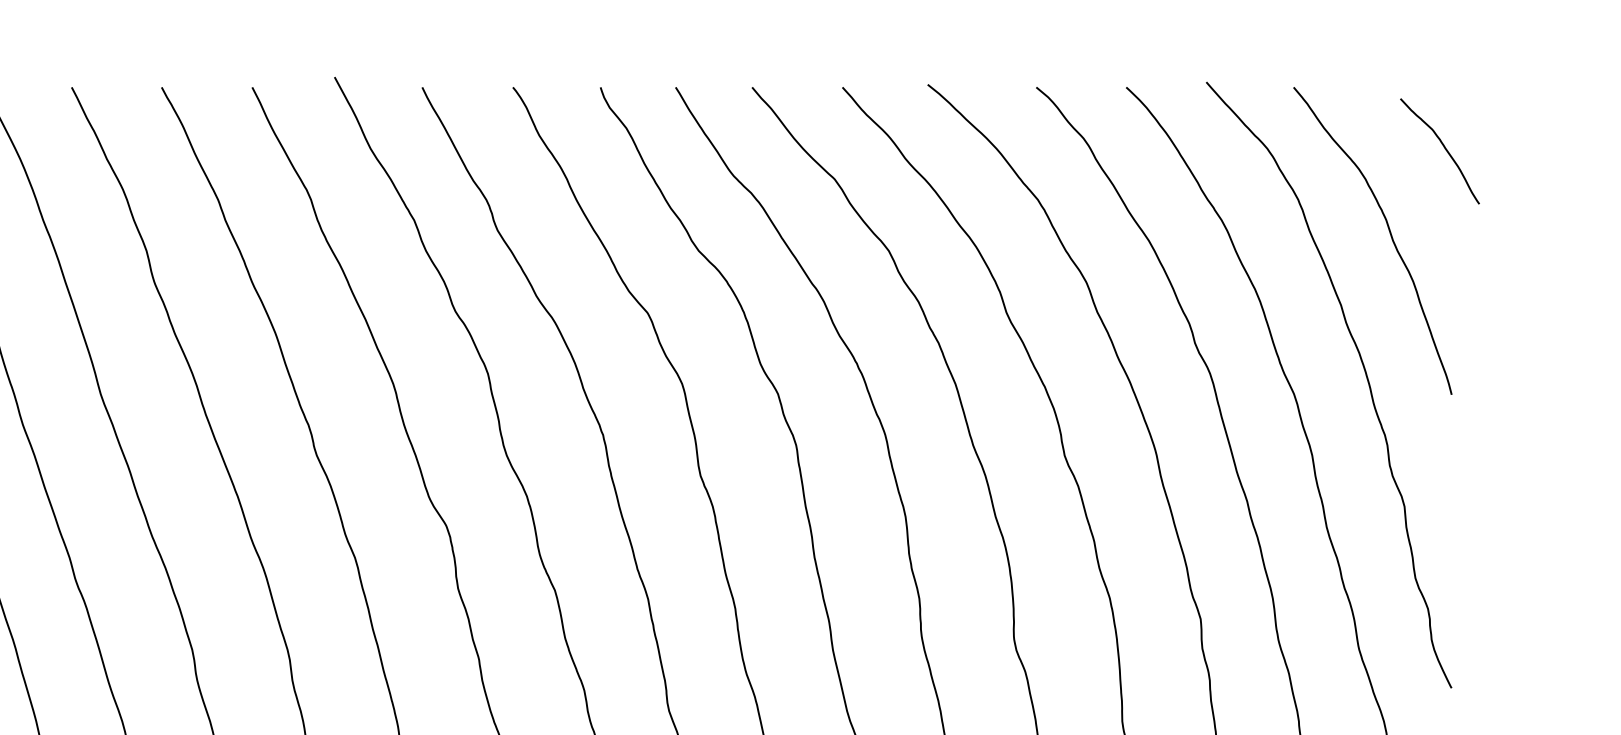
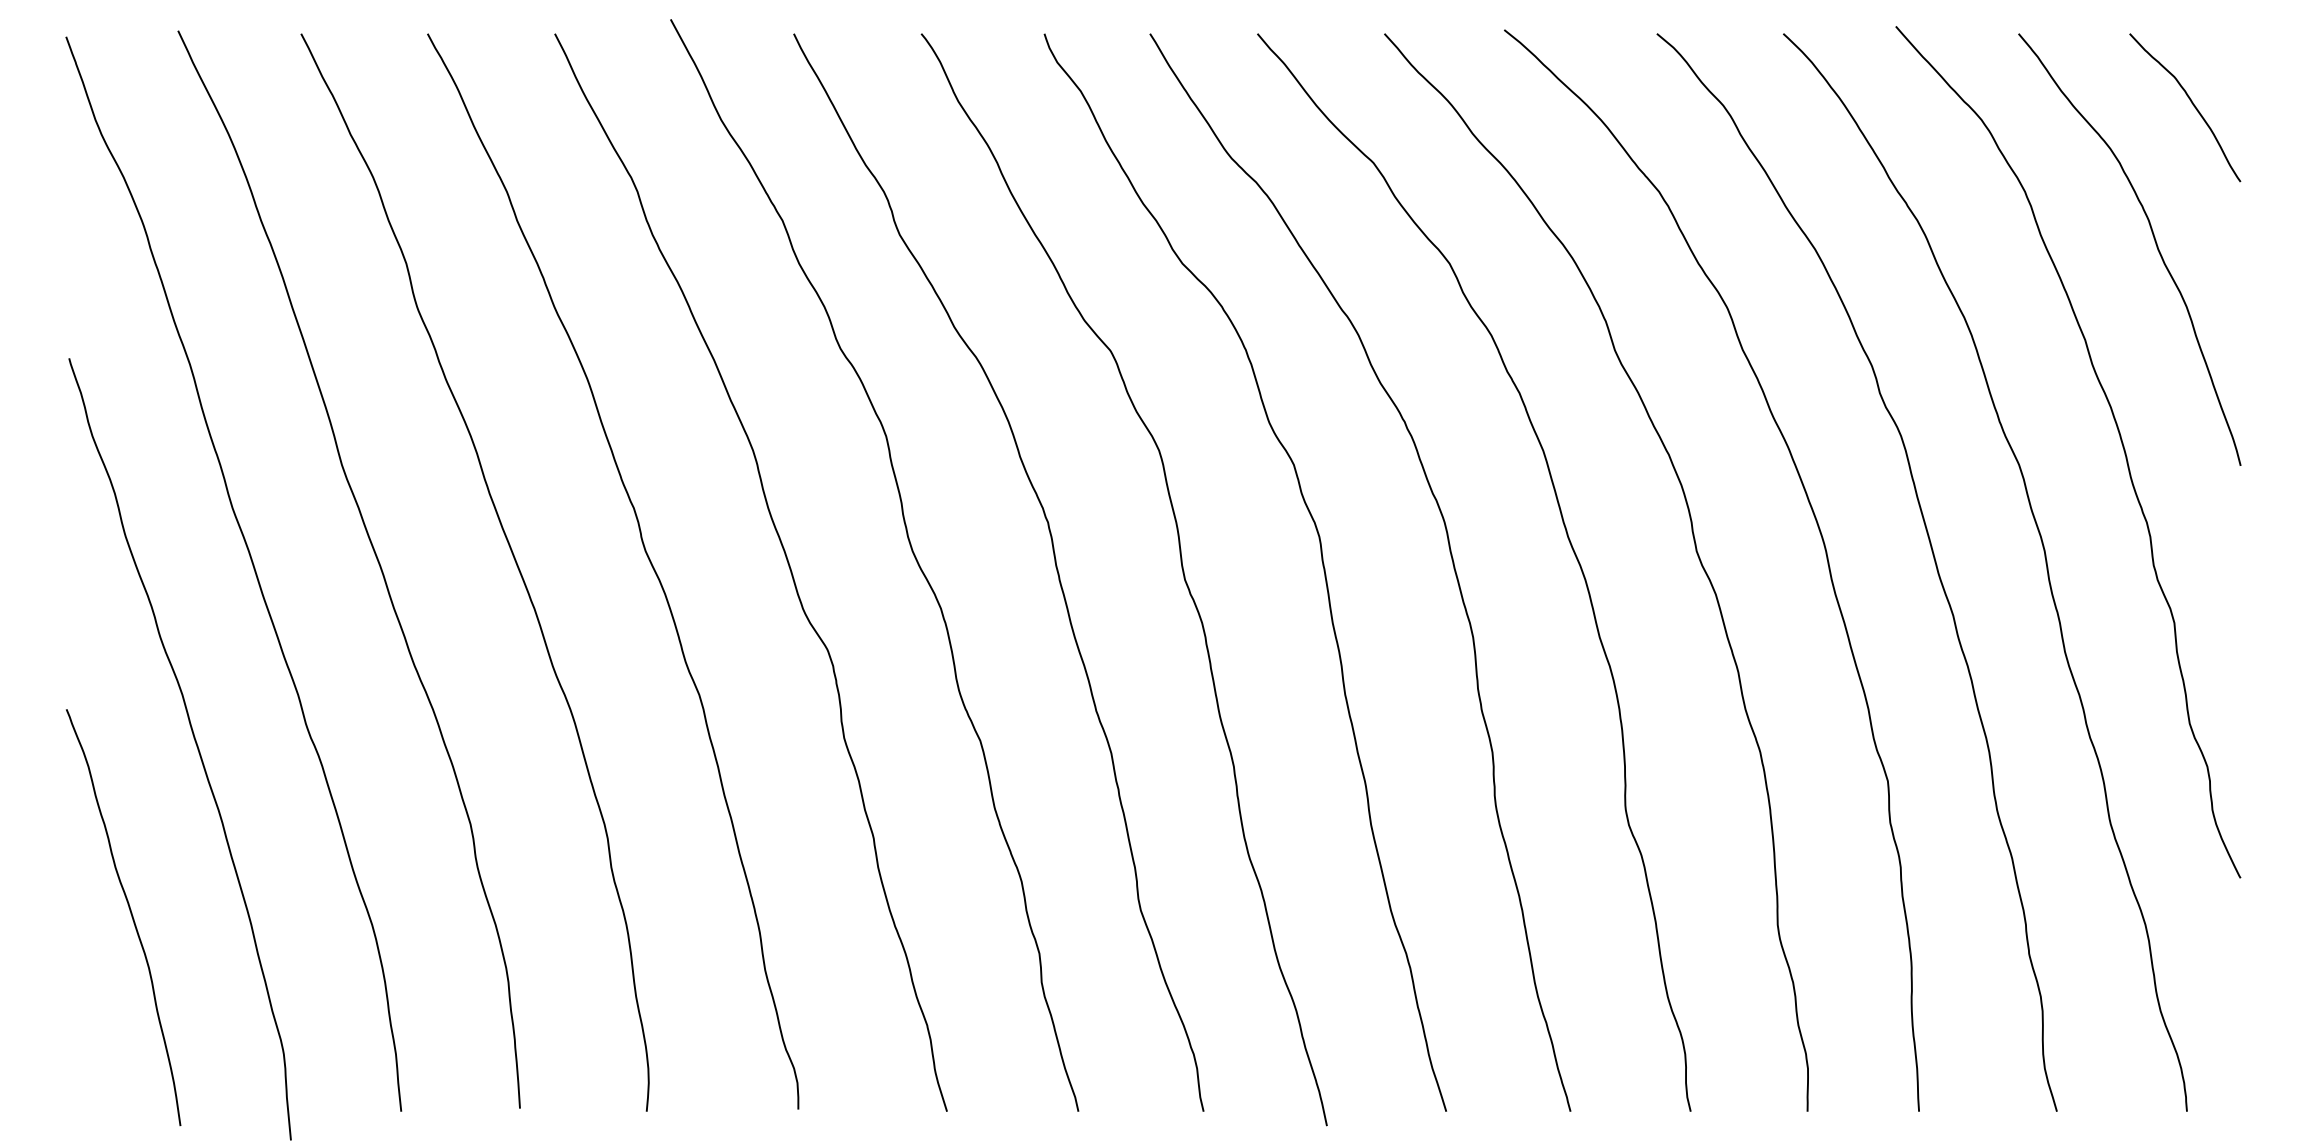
curve: (1444, 148) -> (2191, 103), moved

